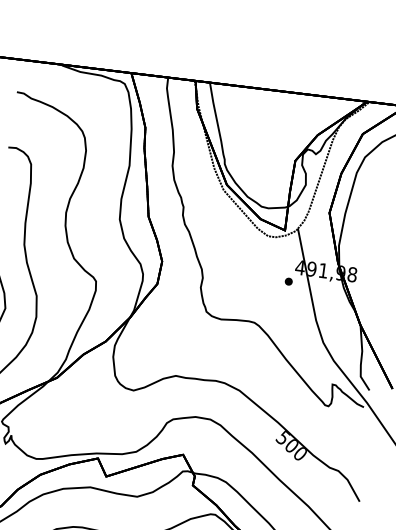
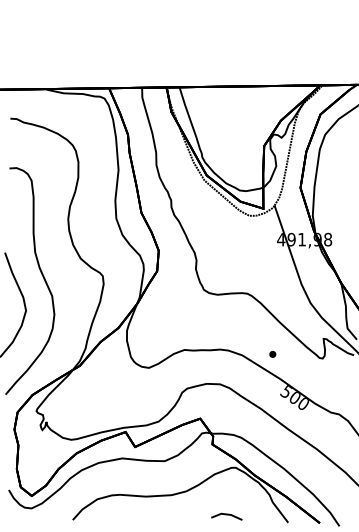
part: (288, 281) -> (272, 354), moved

